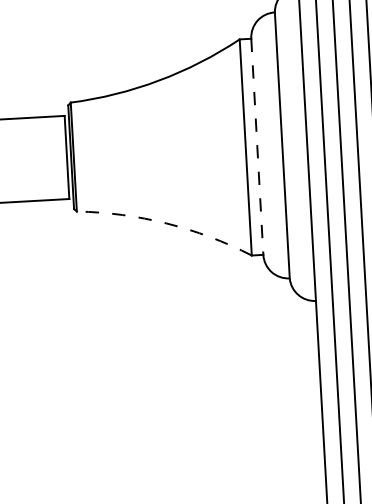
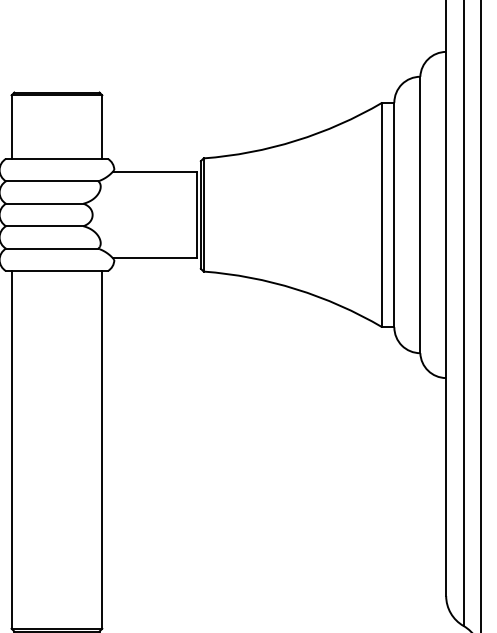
line: (257, 147) -> (394, 215), dashed -> solid
arc: (167, 223) -> (296, 289), dashed -> solid

